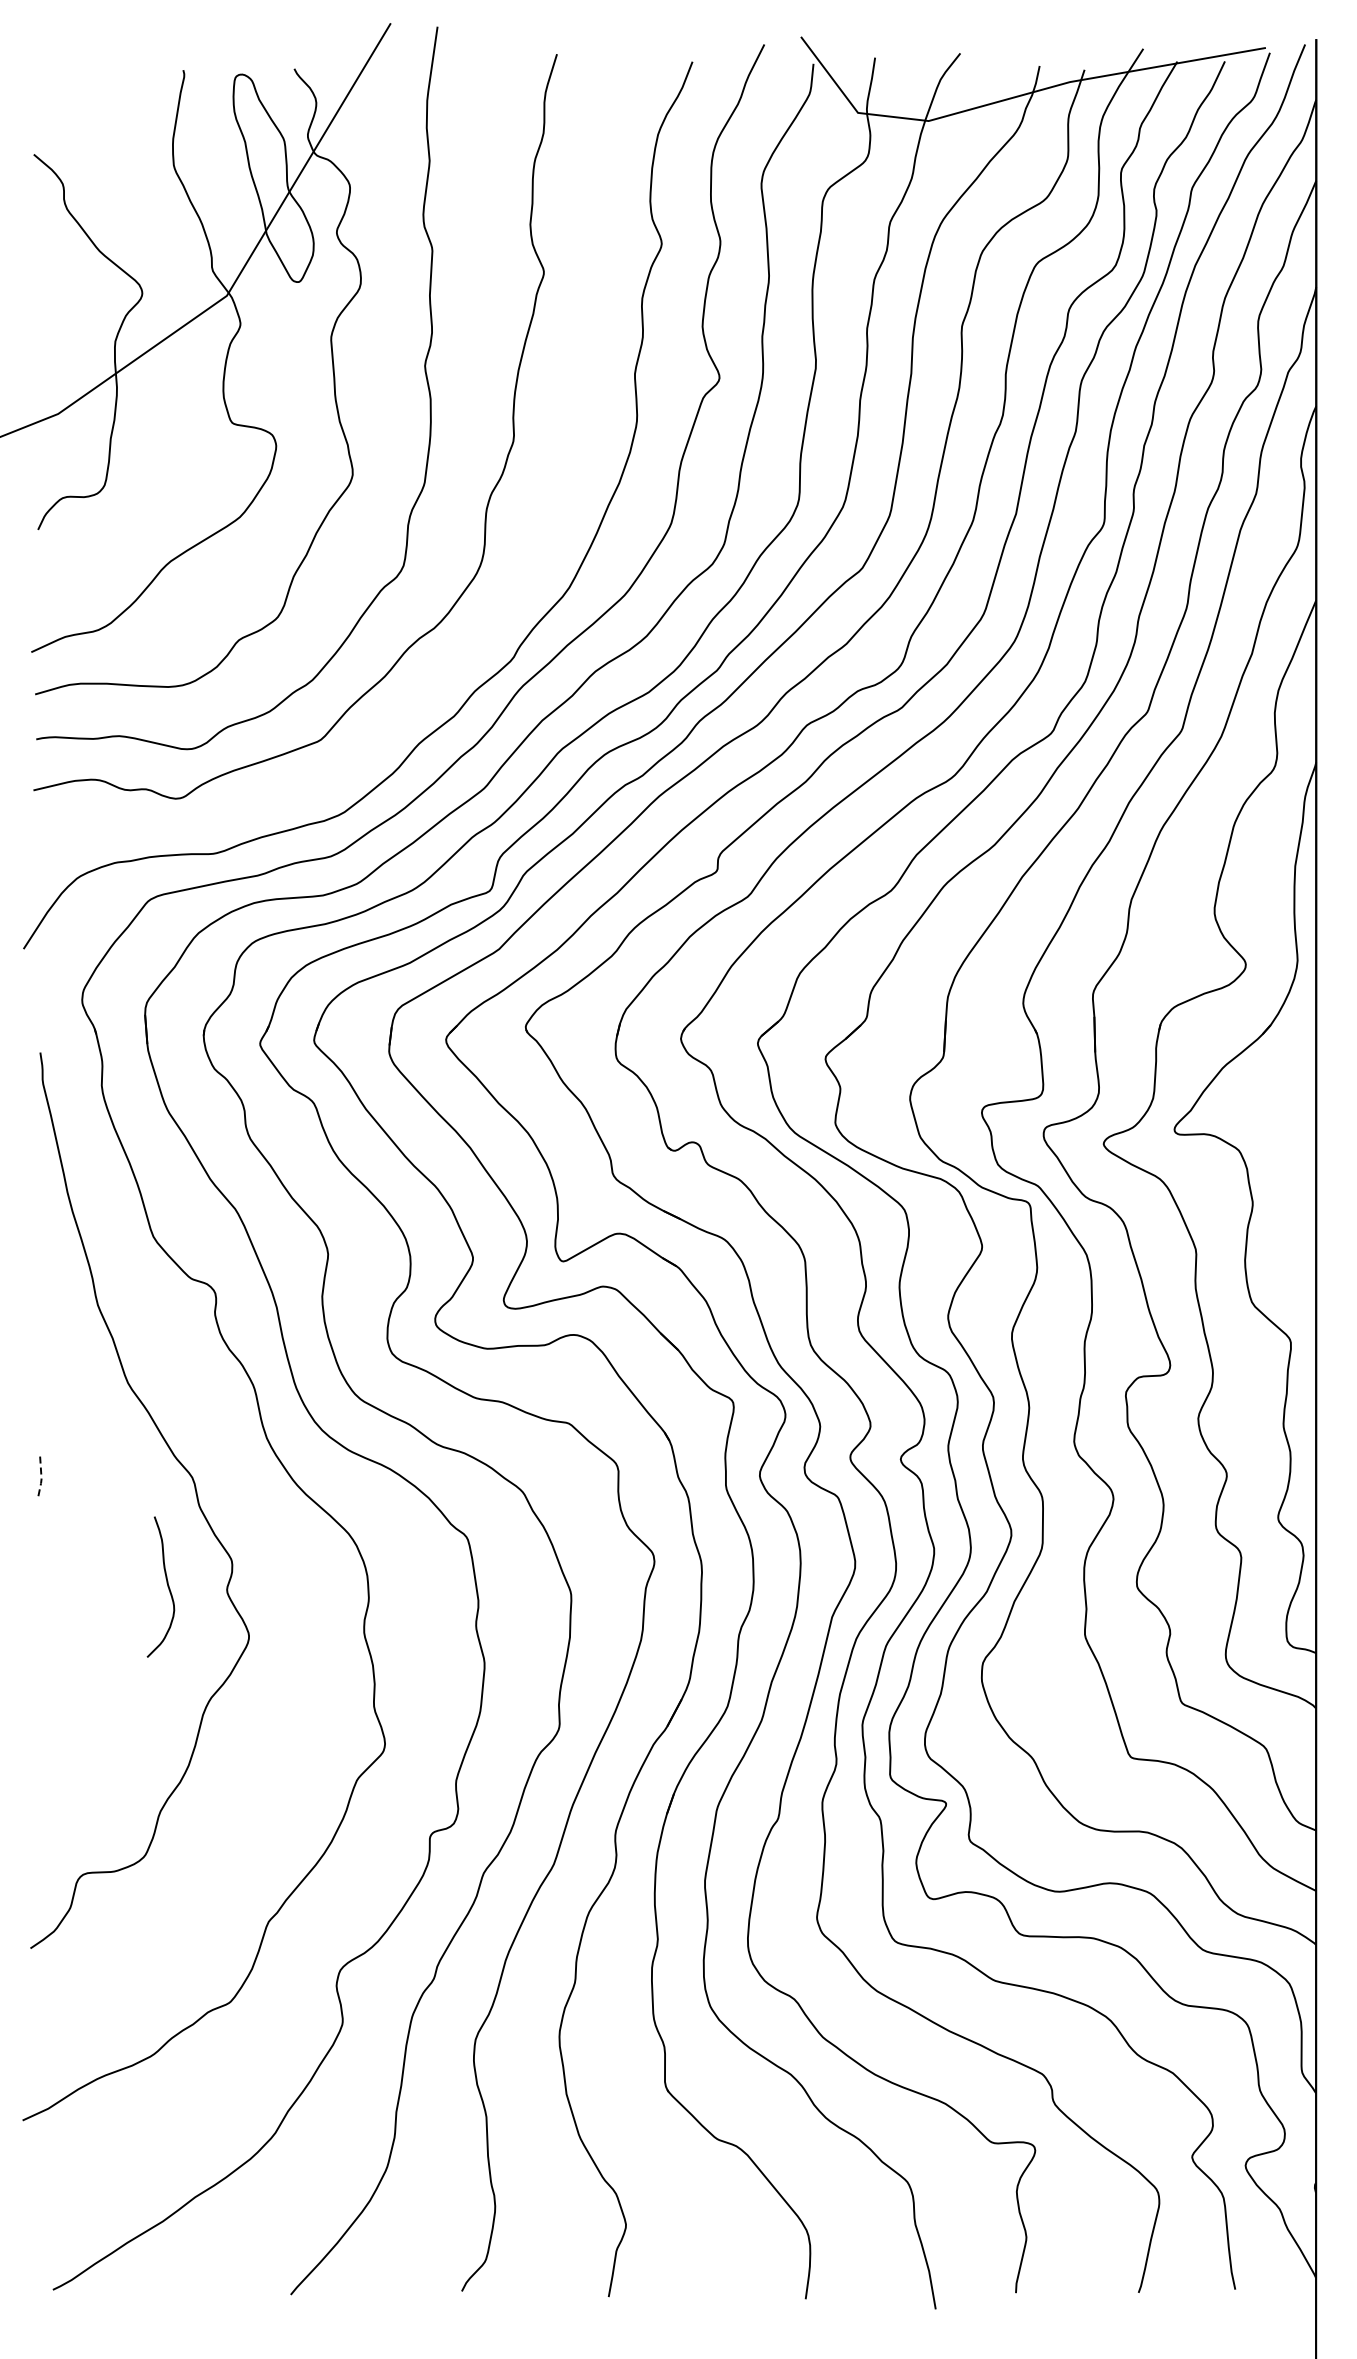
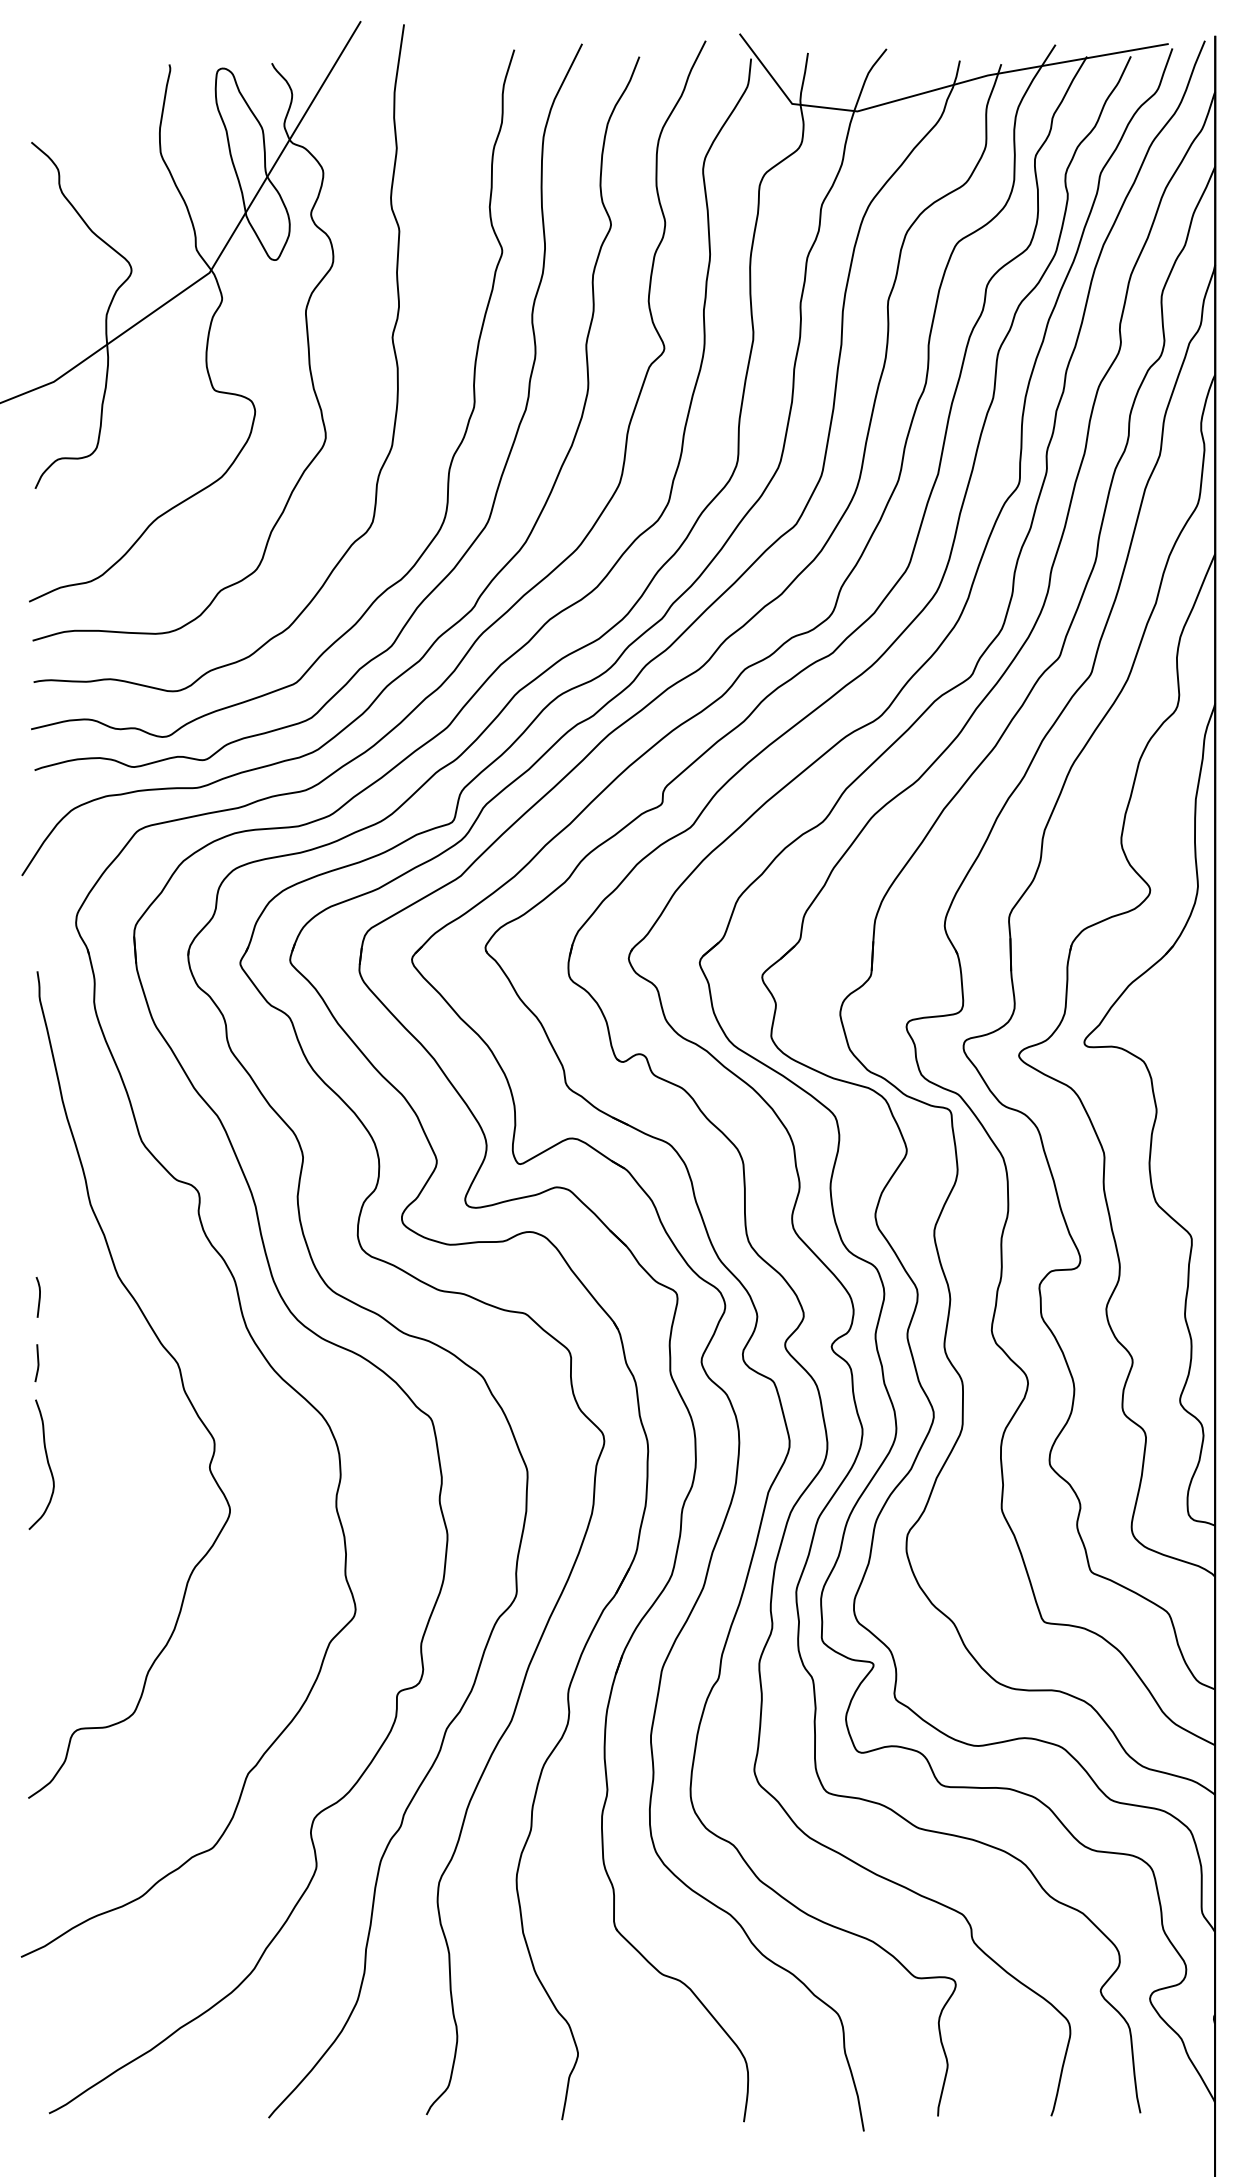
curve: (543, 512) -> (501, 472), added
curve: (42, 1405) -> (39, 1297), added
line: (41, 1478) -> (38, 1364), dashed -> solid
curve: (166, 1583) -> (46, 1461), moved

